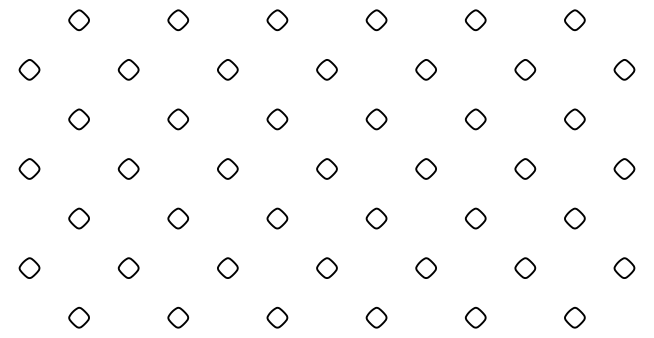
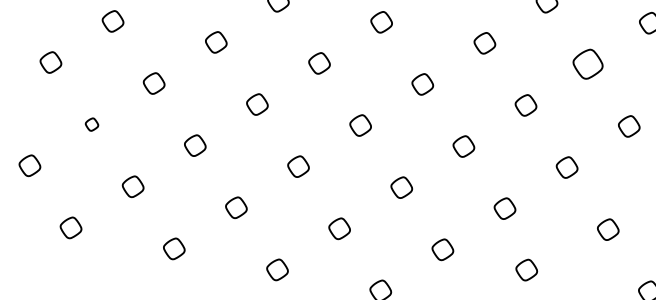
part: (525, 69) -> (588, 64), size x1.4
part: (78, 218) -> (91, 124), size x0.6
part: (525, 267) -> (527, 269), moved

